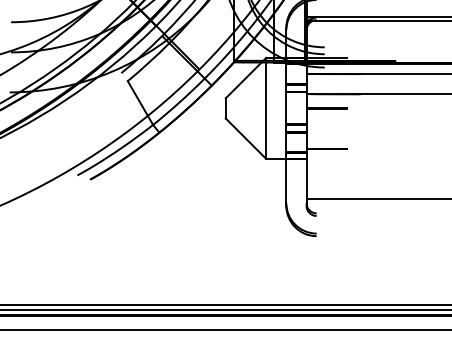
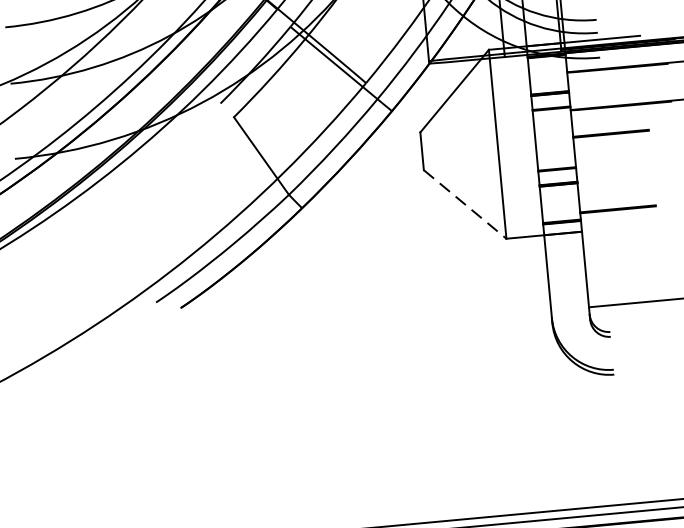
line: (245, 138) -> (464, 204), solid -> dashed

